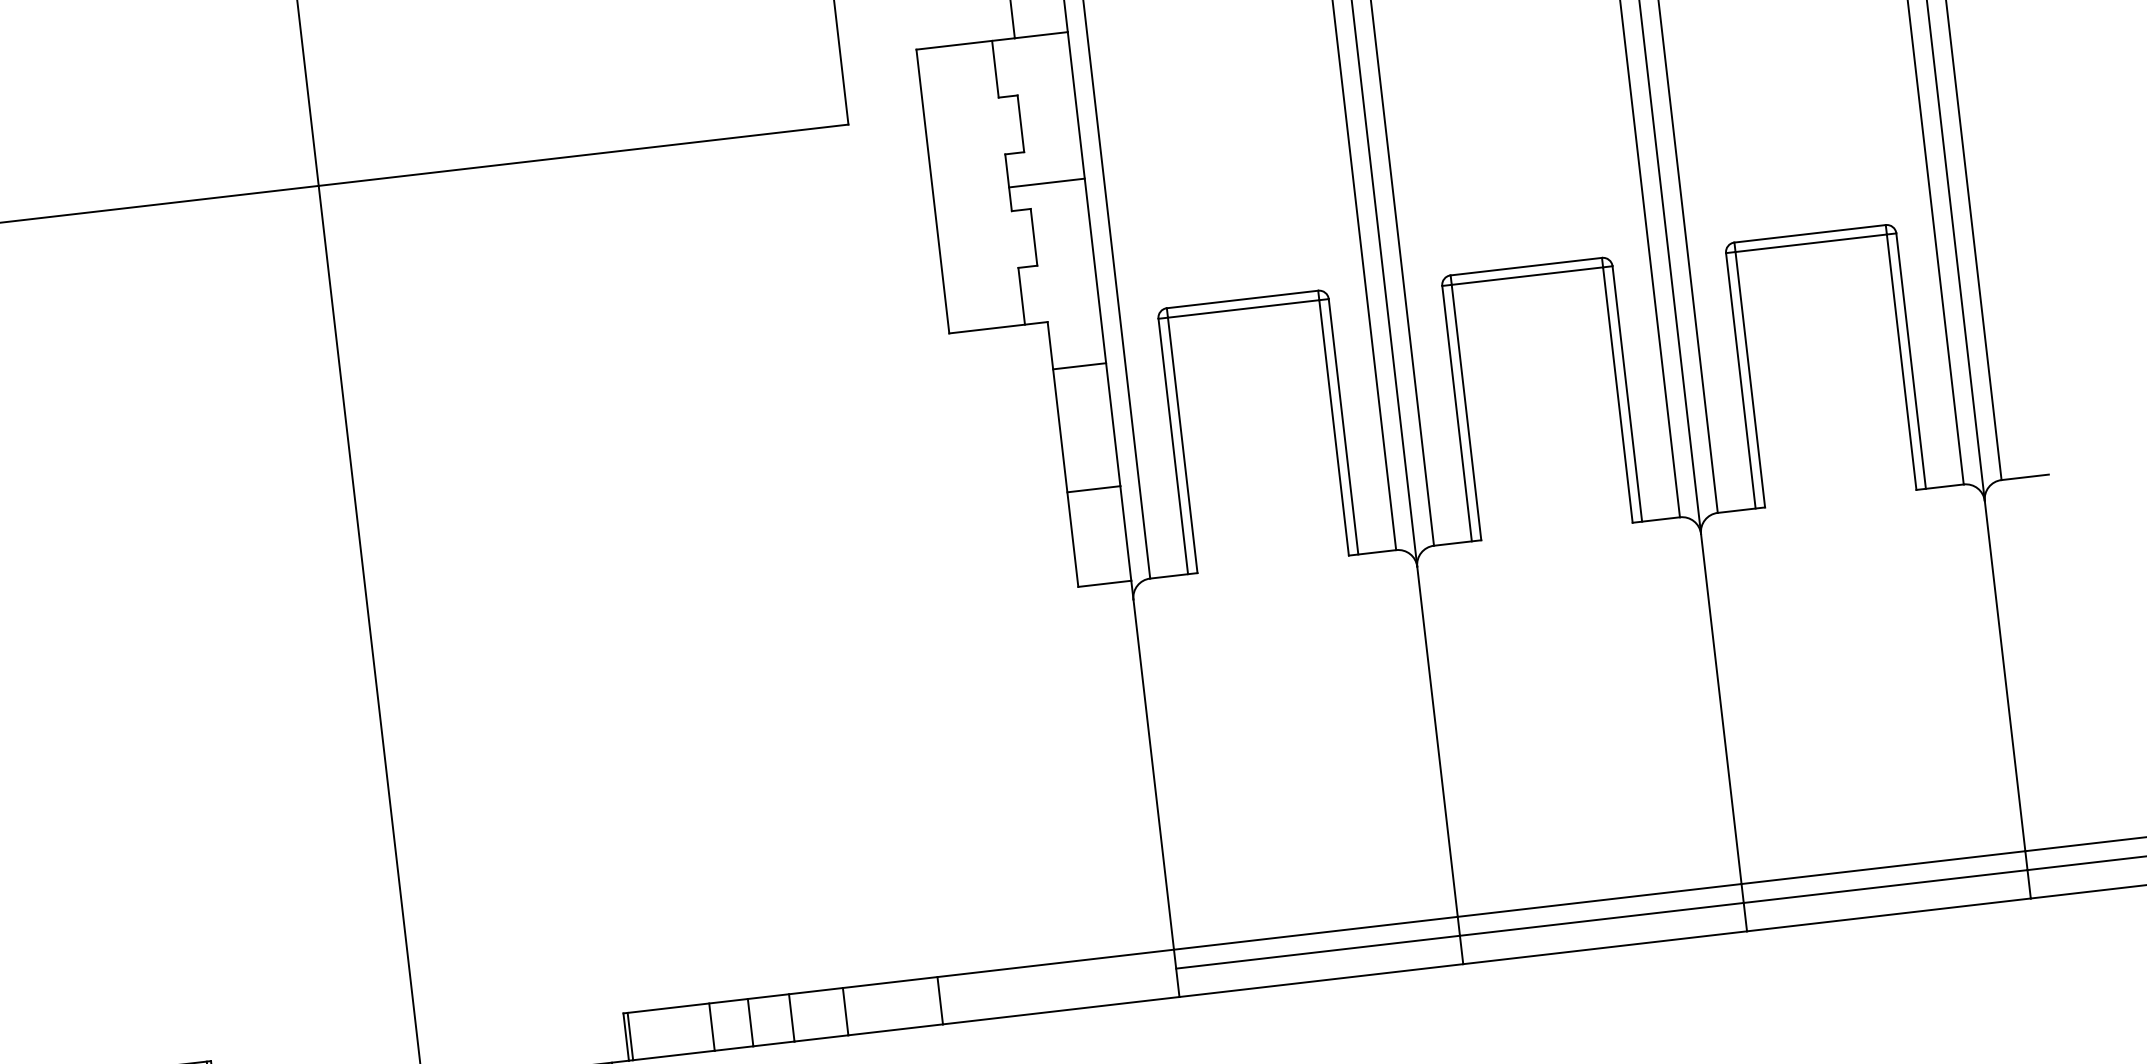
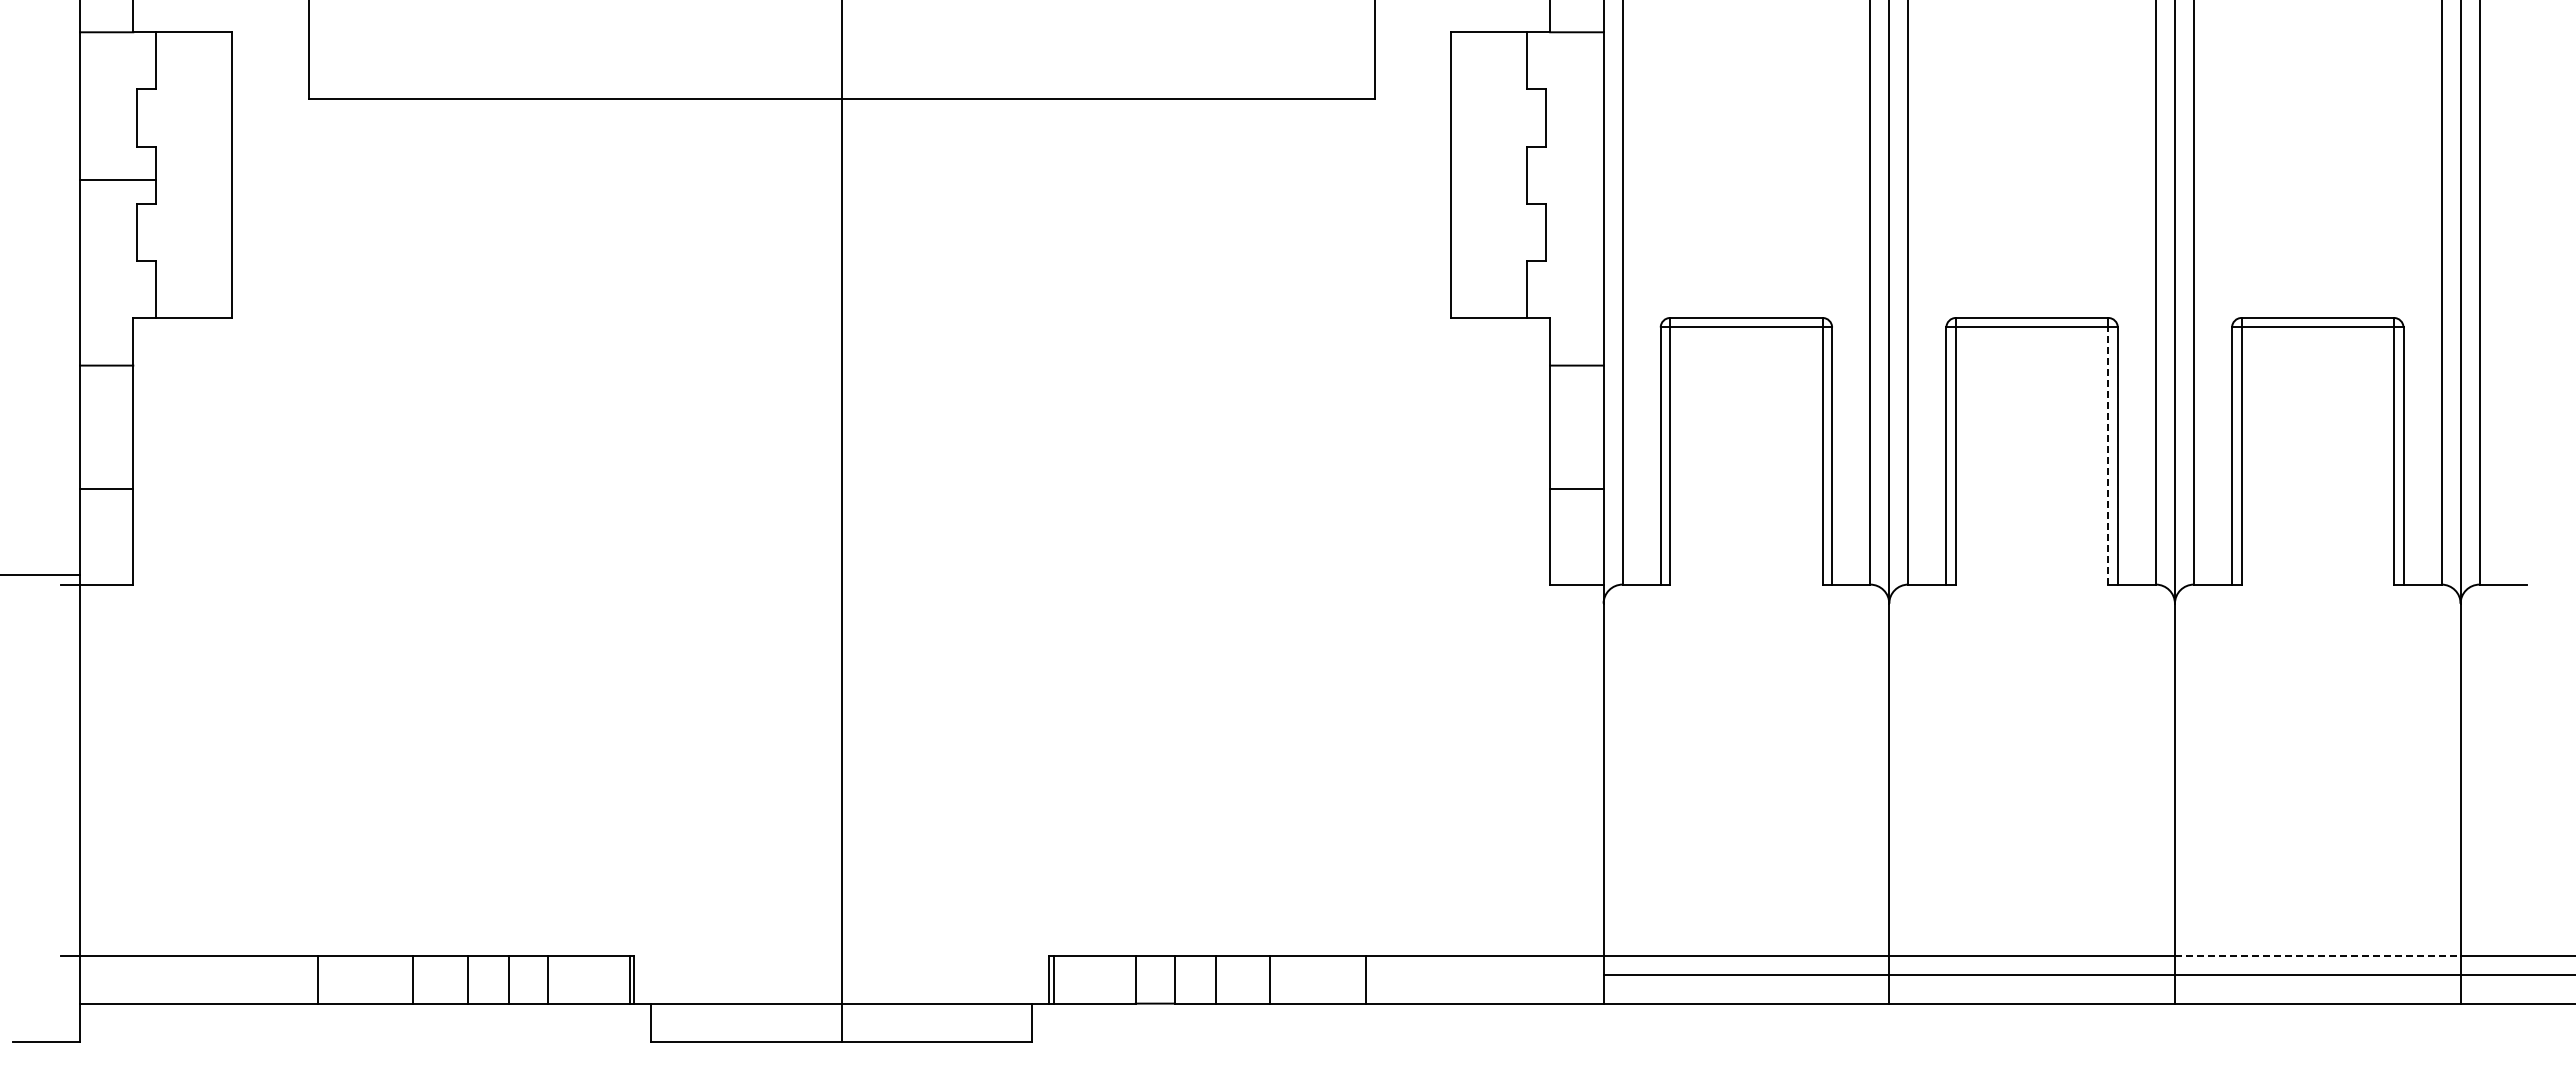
line: (1046, 182) -> (1565, 179), removed
line: (1618, 395) -> (2108, 456), solid -> dashed
line: (1883, 867) -> (2317, 955), solid -> dashed

